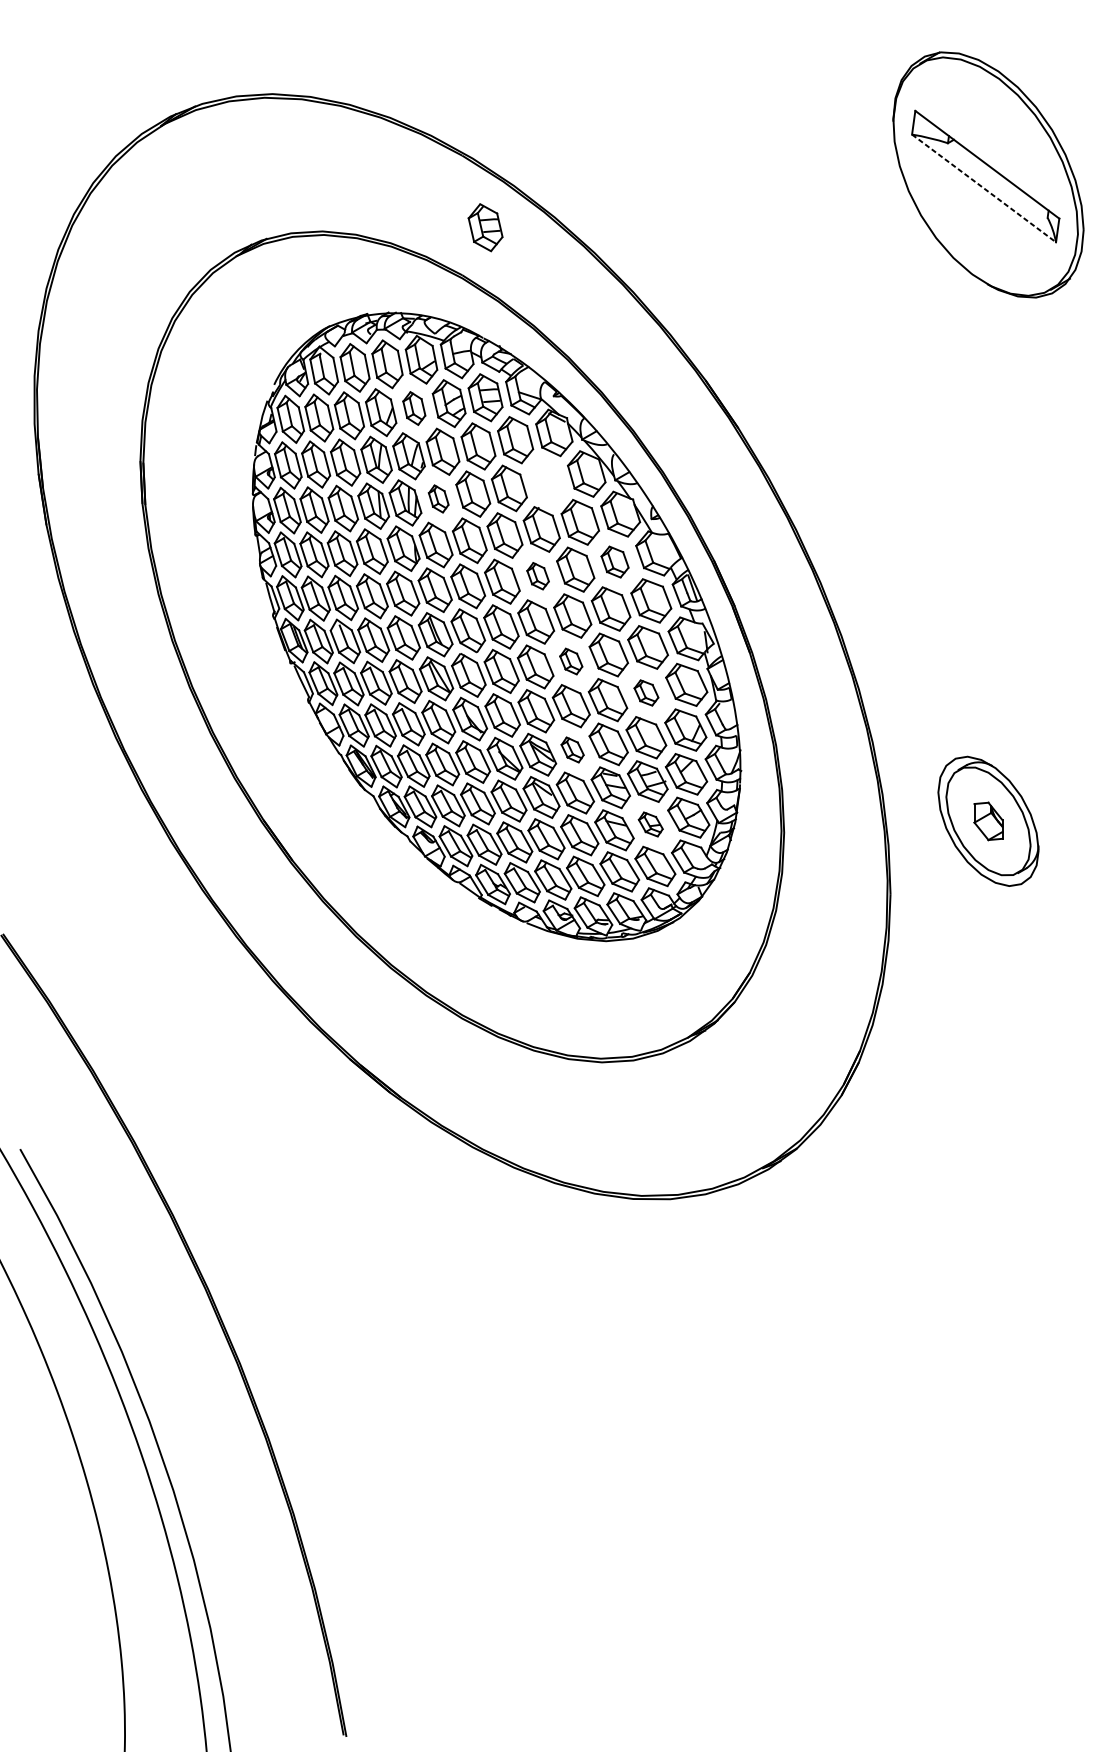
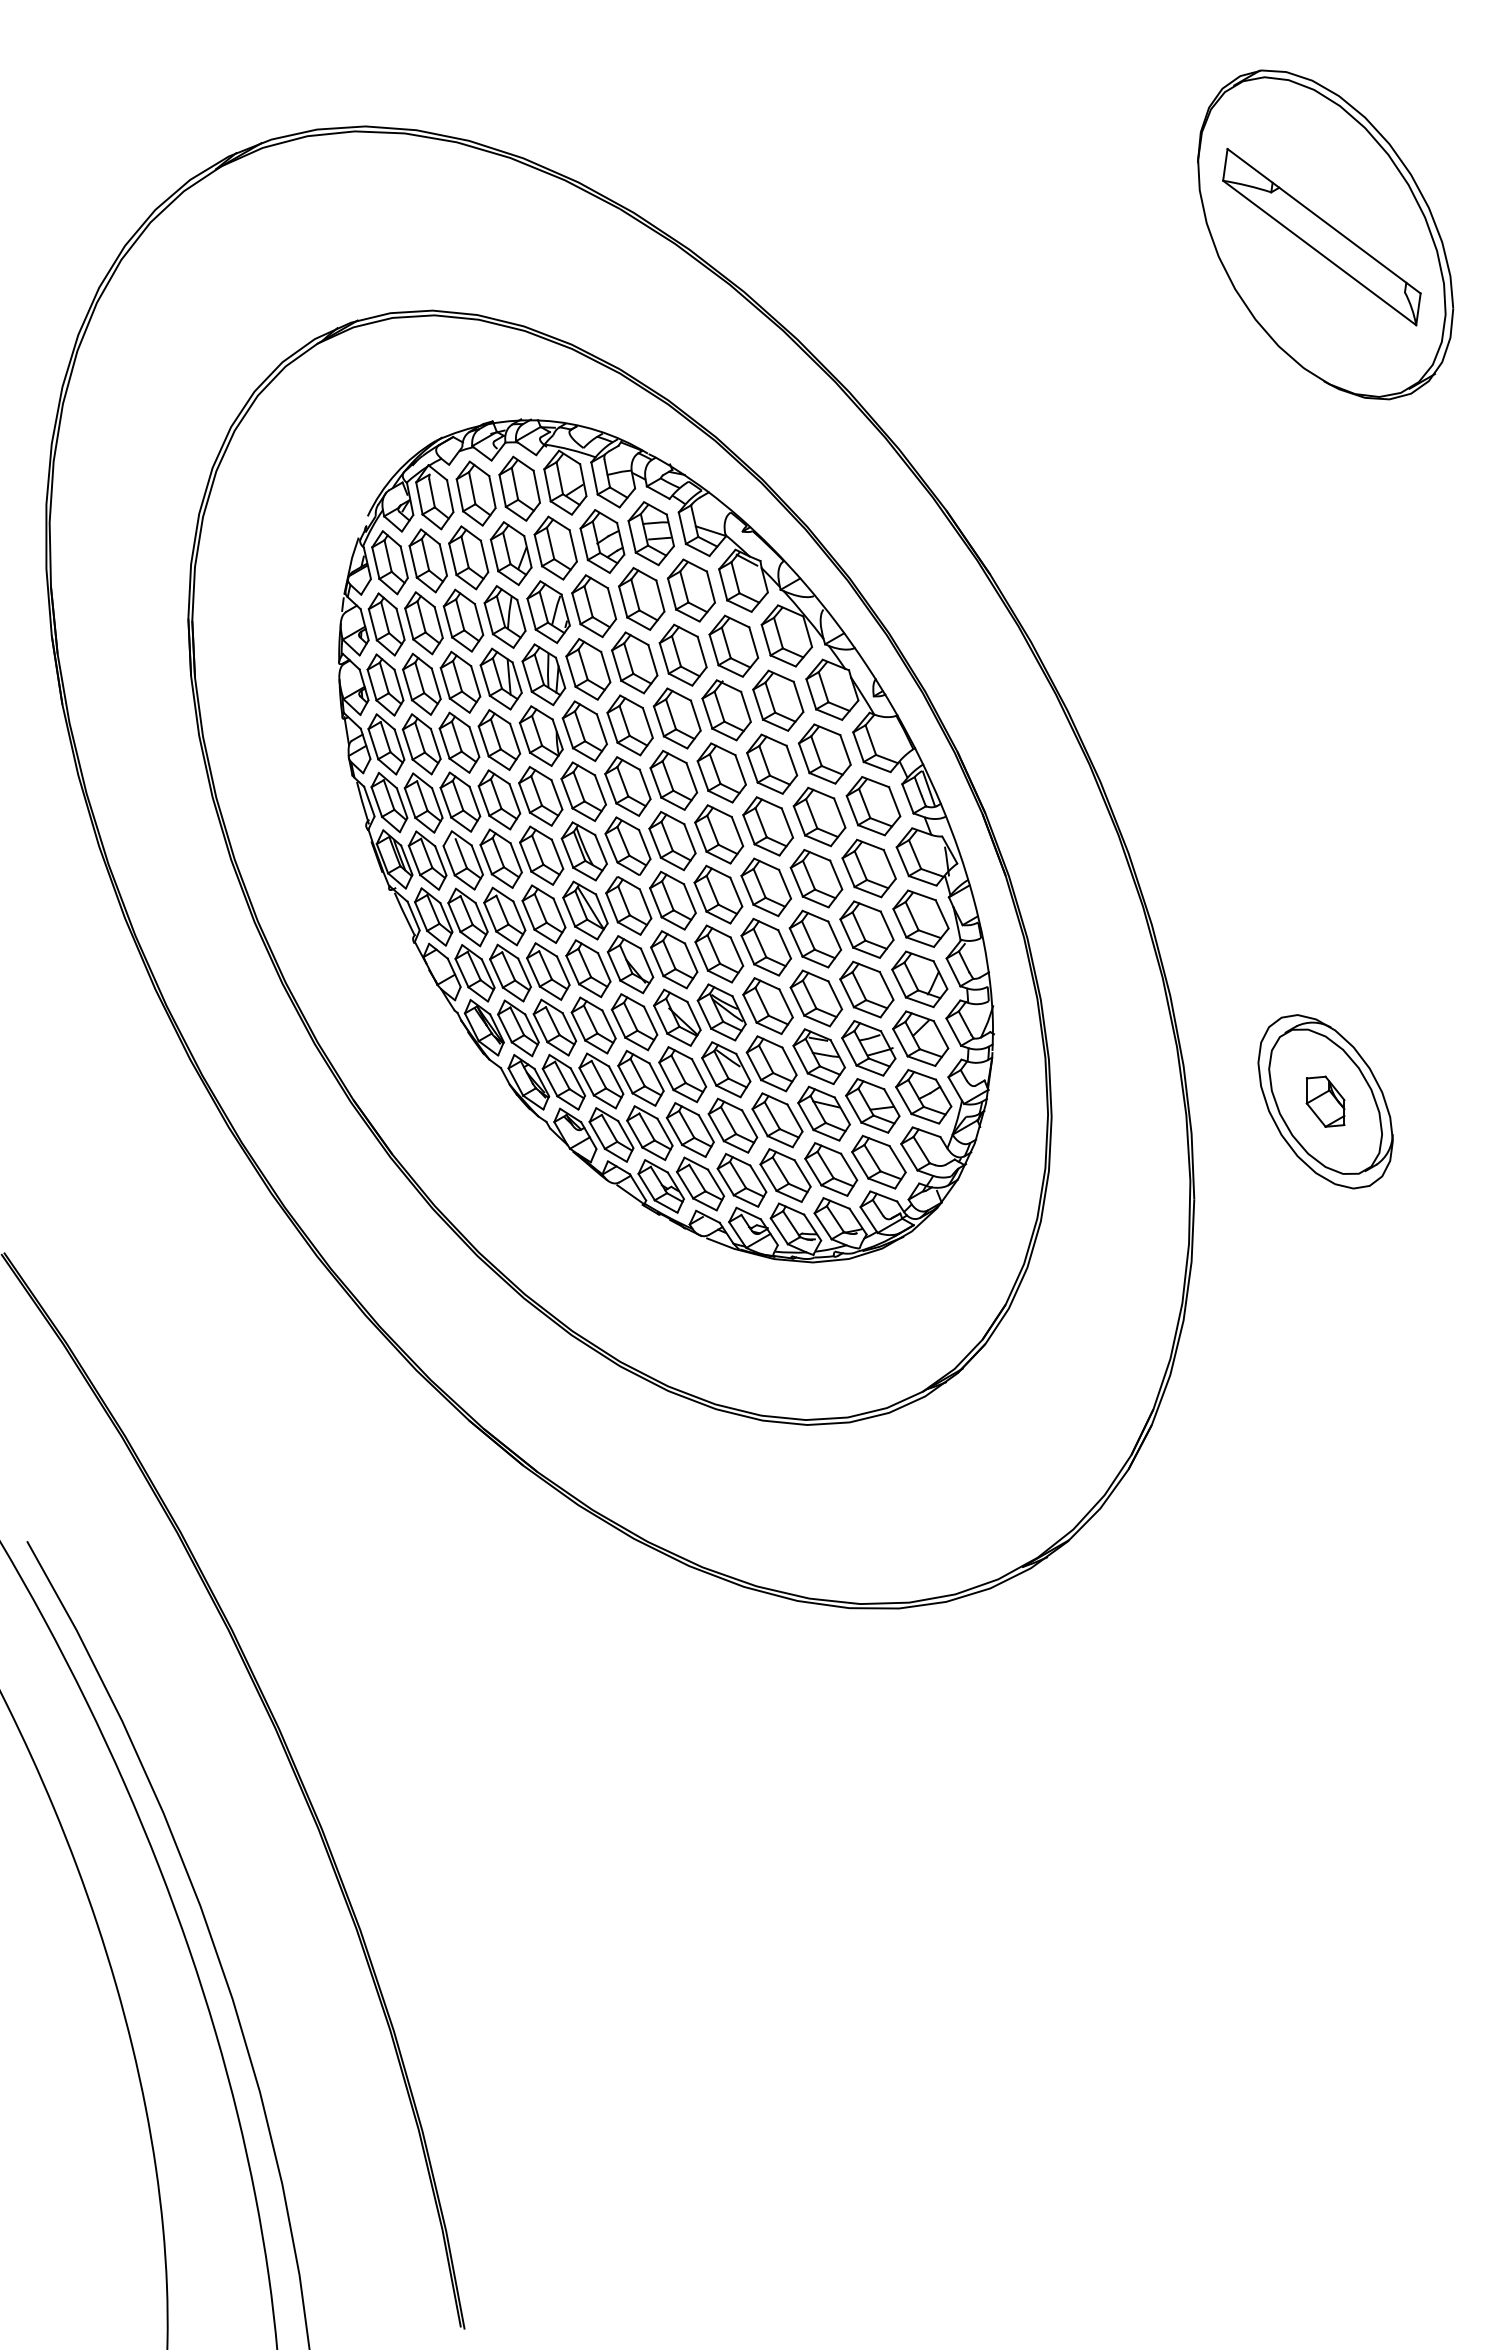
line: (983, 188) -> (1319, 253), dashed -> solid
part: (485, 227) -> (650, 305), removed
part: (414, 408) -> (555, 547), size x1.43
part: (546, 481) -> (733, 645), added
part: (438, 499) -> (588, 669), size x1.67
part: (614, 561) -> (824, 753), size x1.43
part: (537, 575) -> (721, 772), size x1.67
part: (570, 661) -> (765, 887), size x1.67
part: (646, 692) -> (866, 929), size x1.67
part: (572, 749) -> (767, 1005), size x1.67
part: (650, 824) -> (872, 1105), size x1.67

